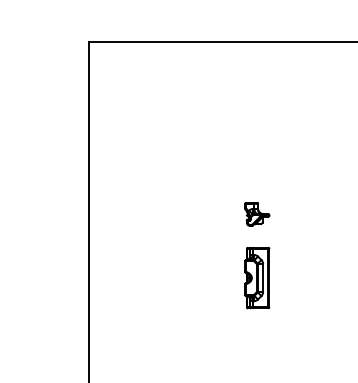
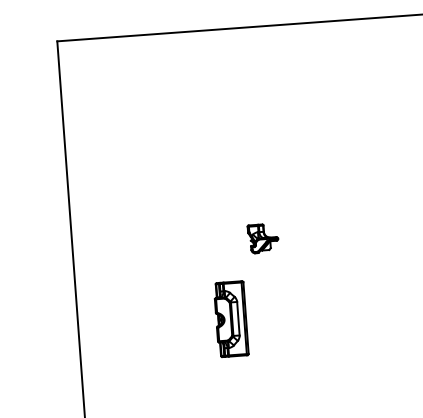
part: (257, 214) -> (263, 238), moved
part: (257, 277) -> (231, 318), moved

